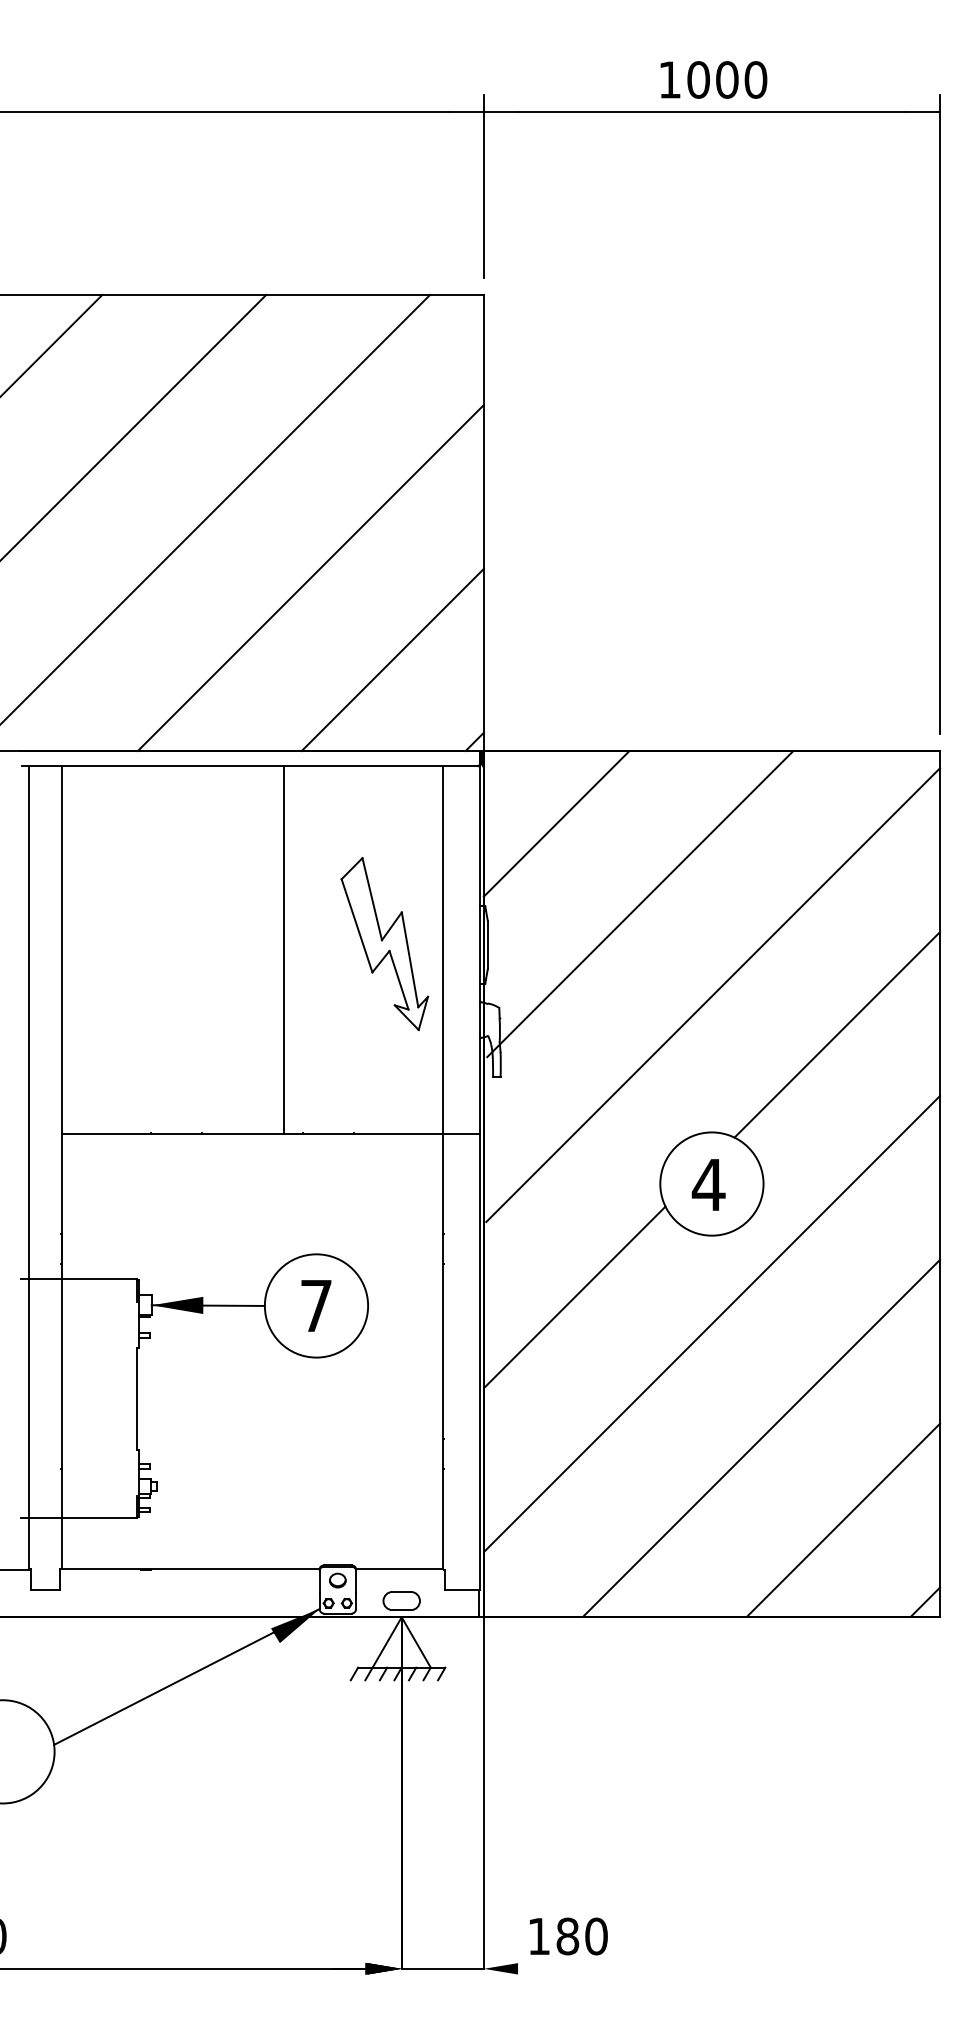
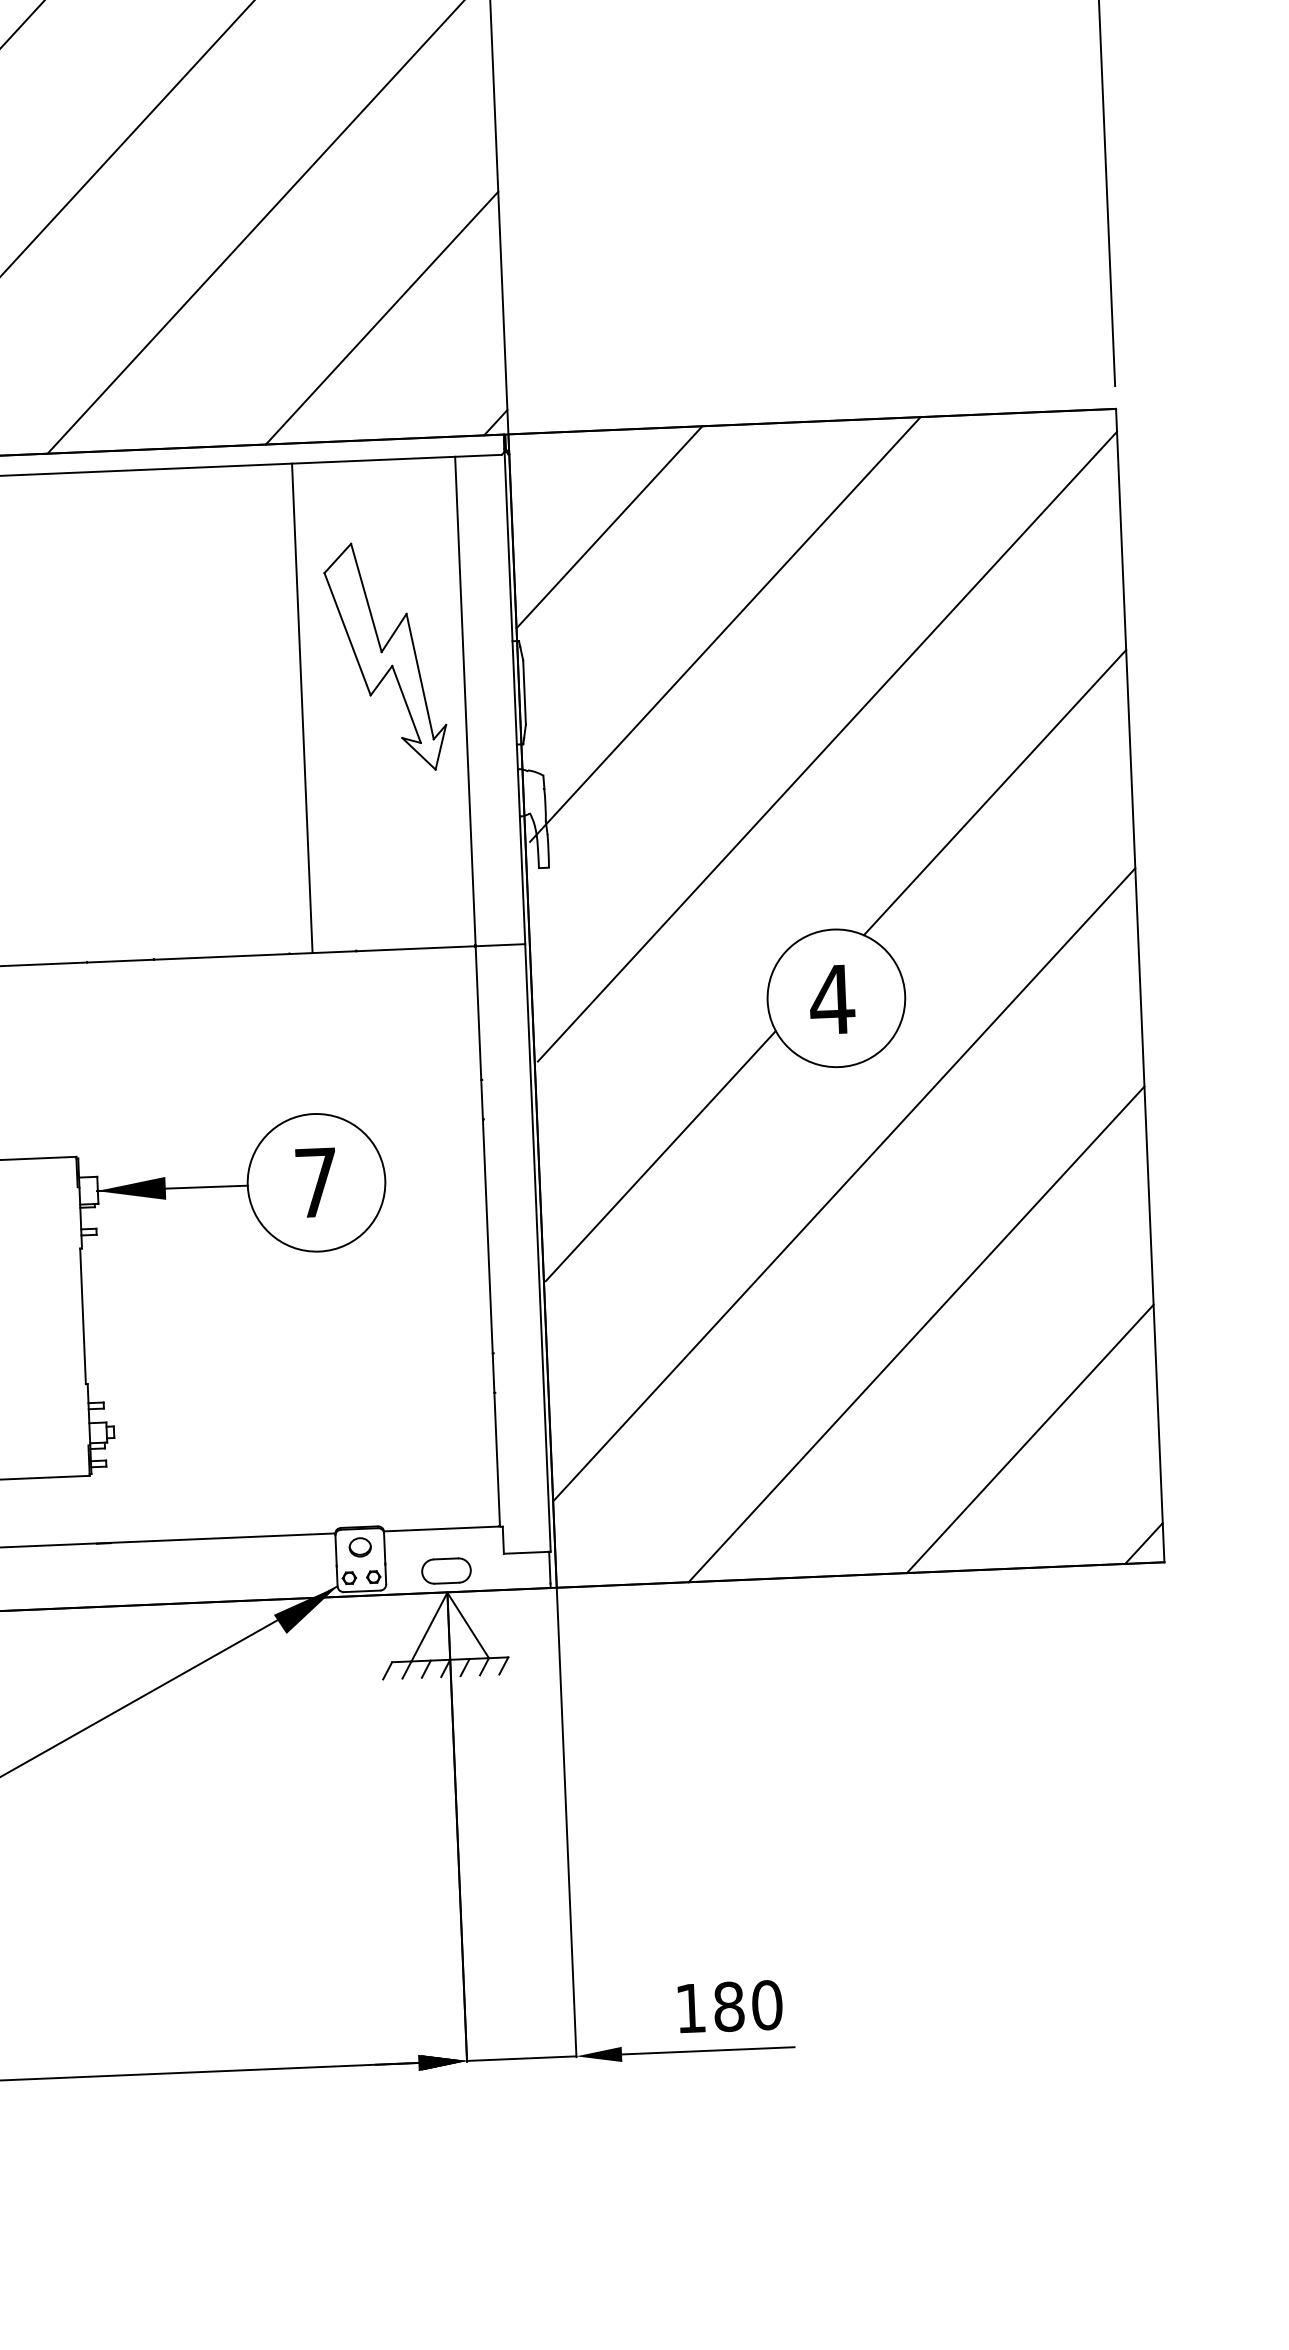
part: (384, 944) -> (385, 657), moved
line: (283, 949) -> (301, 707), moved
text: (568, 1936) -> (729, 2006), moved
line: (582, 1968) -> (707, 2050), added

